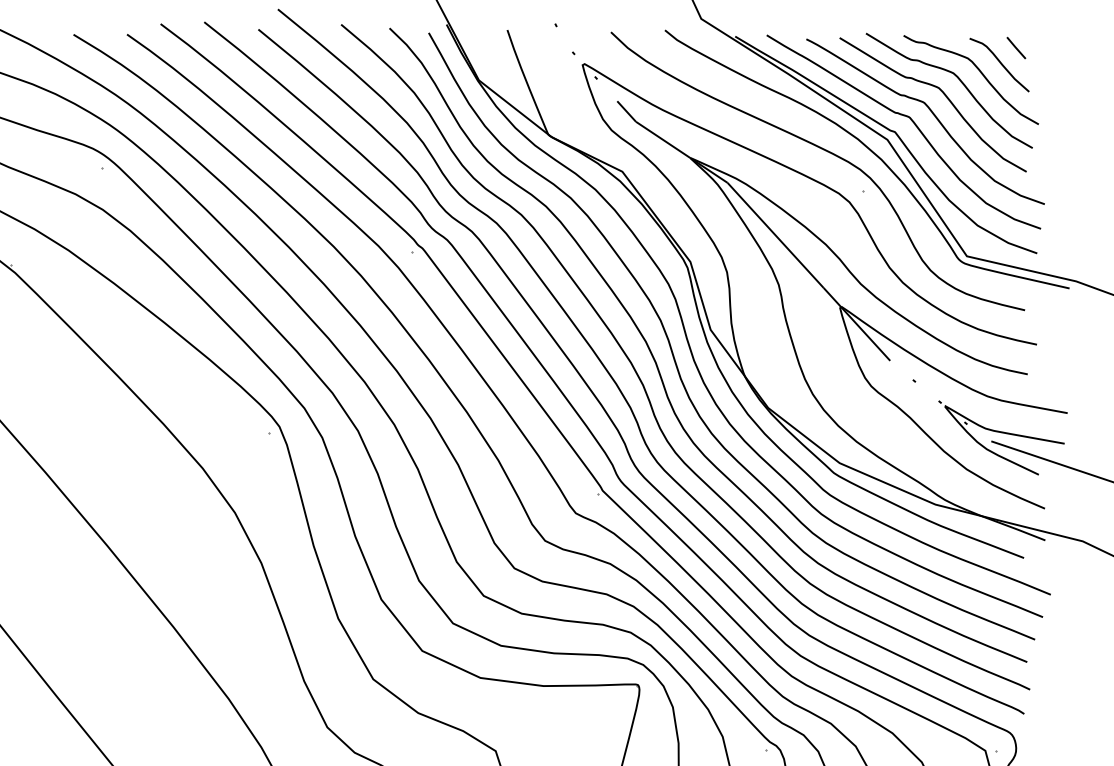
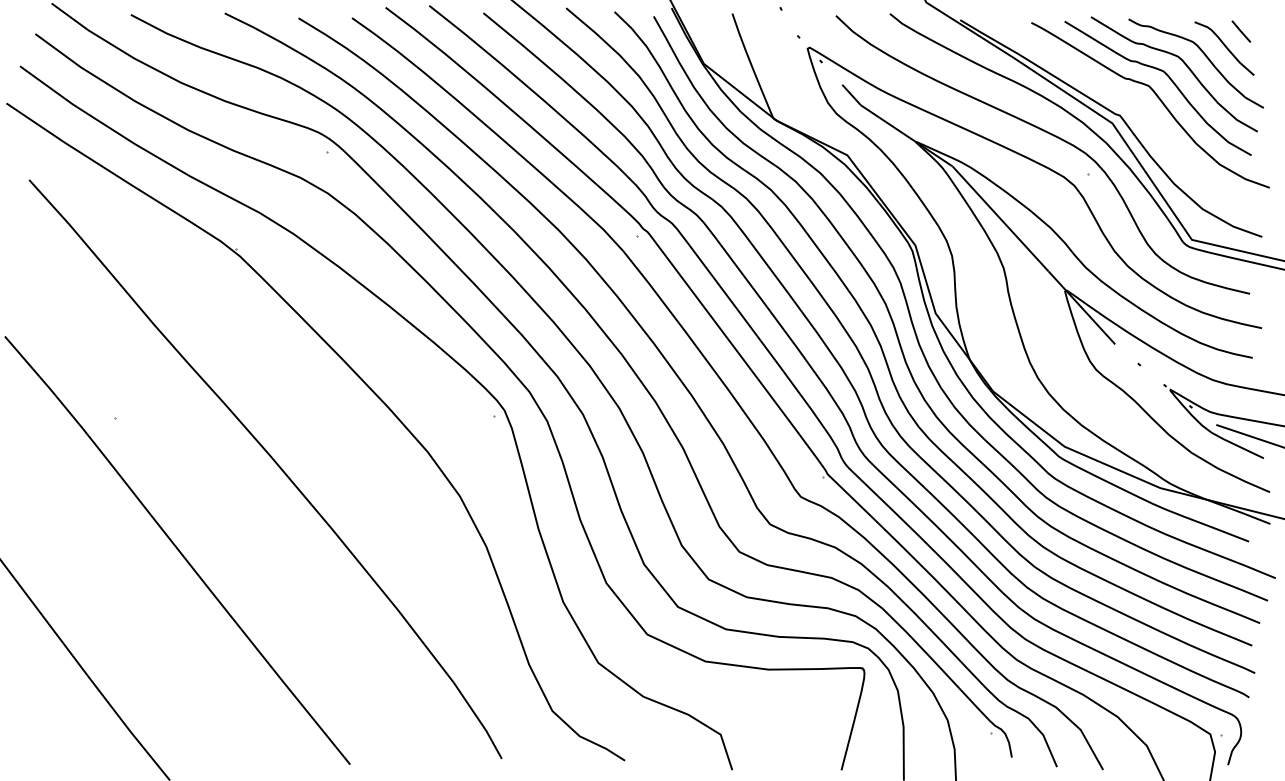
curve: (913, 123) -> (1138, 107), removed

